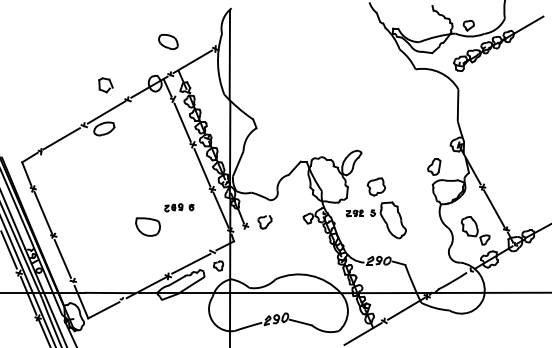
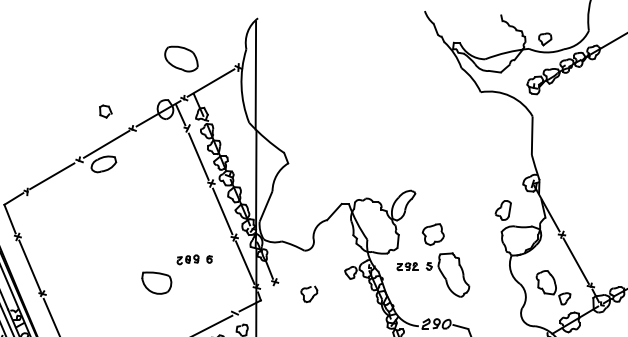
part: (168, 41) -> (181, 58), size x1.43
part: (105, 85) -> (105, 111), size x0.71
part: (264, 222) -> (308, 294), moved

